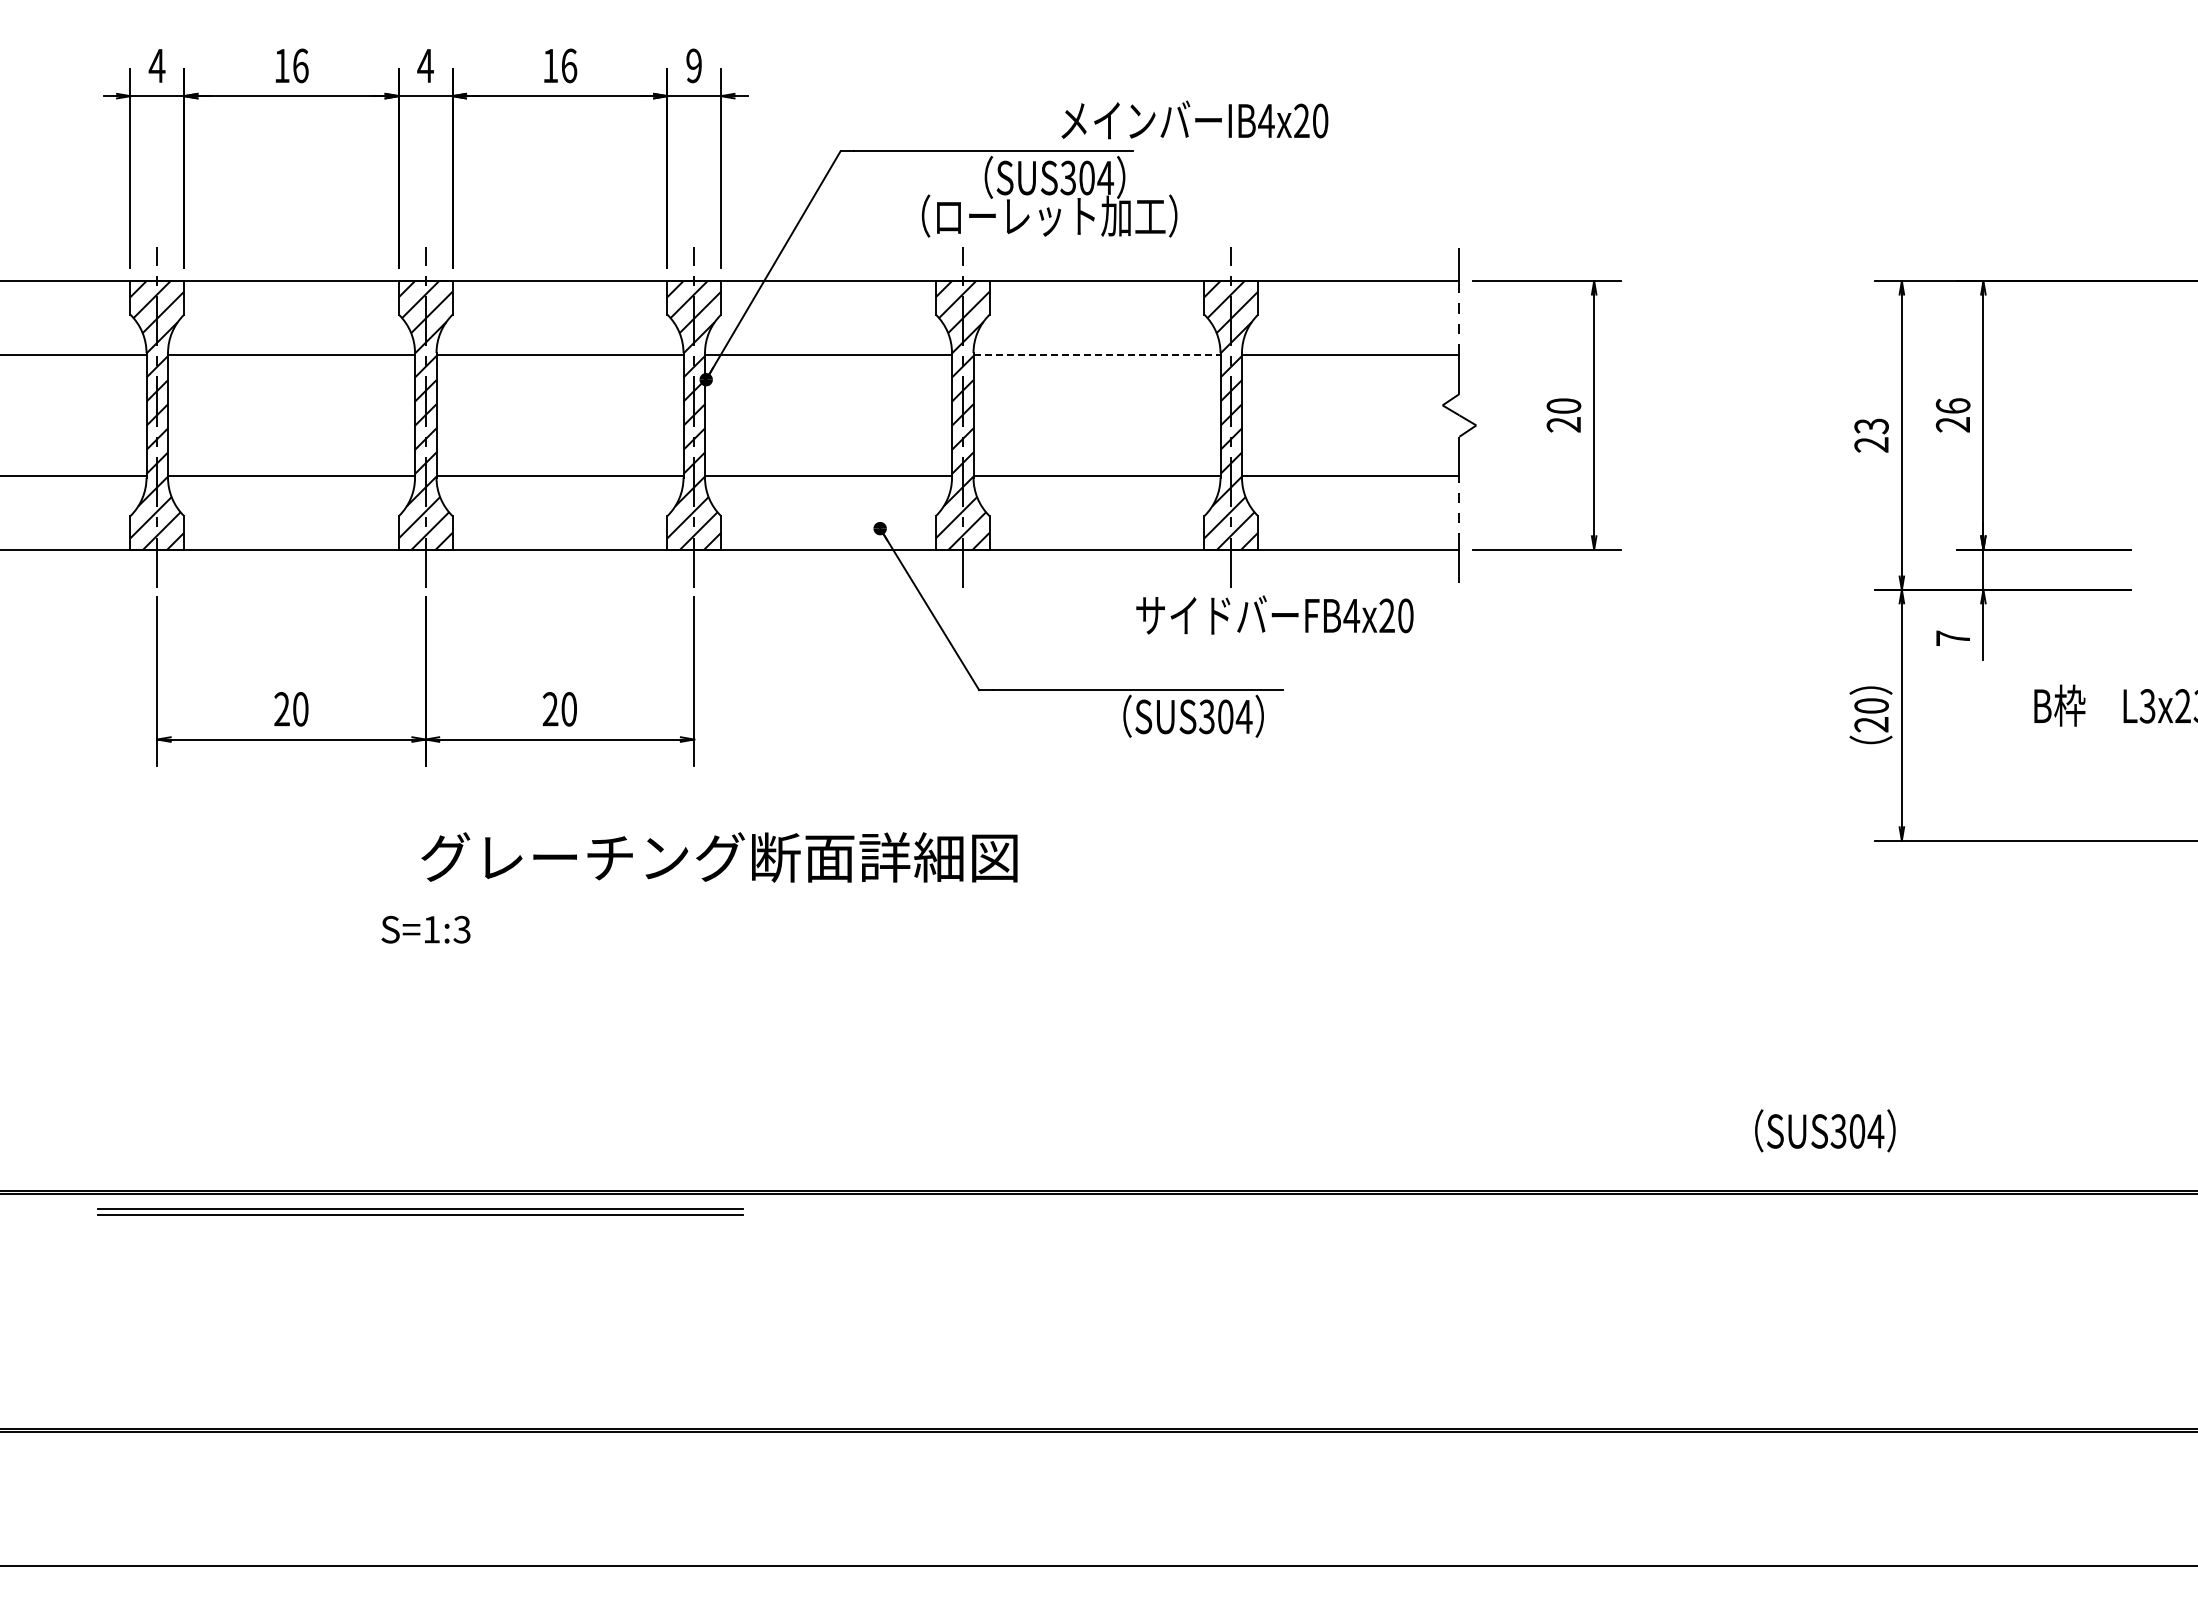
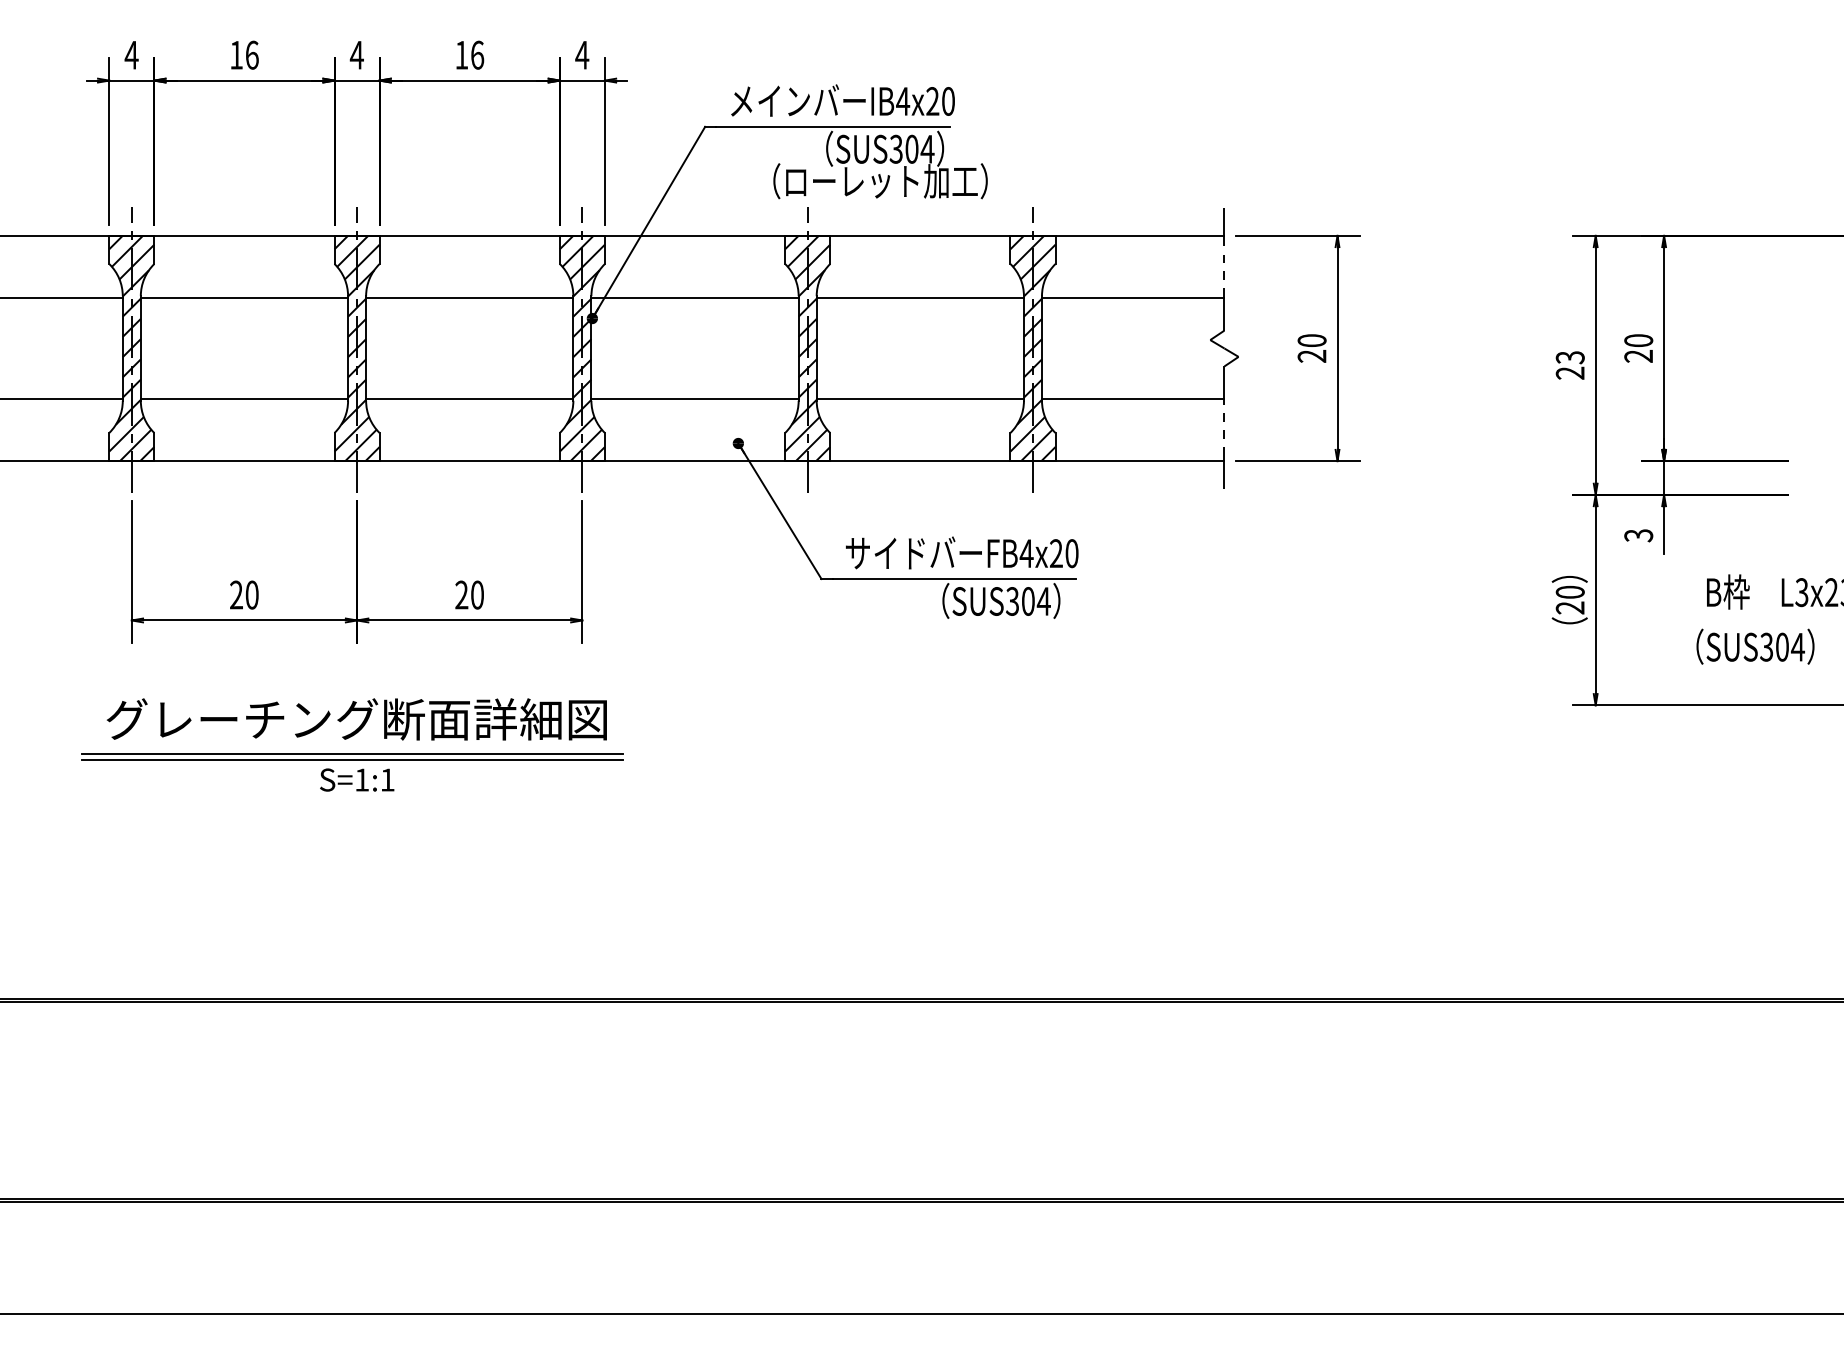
text: (693, 65) -> (581, 54), 9 -> 4
text: (1194, 119) -> (842, 100), moved
line: (1097, 355) -> (920, 298), dashed -> solid
text: (1952, 405) -> (1638, 340), 26 -> 20
text: (1274, 614) -> (961, 552), moved
text: (1952, 638) -> (1638, 535), 7 -> 3
text: (719, 857) -> (356, 719), moved
text: (461, 929) -> (387, 779), S=1:3 -> S=1:1
text: (1825, 1130) -> (1755, 646), moved
part: (420, 1211) -> (352, 756), moved

